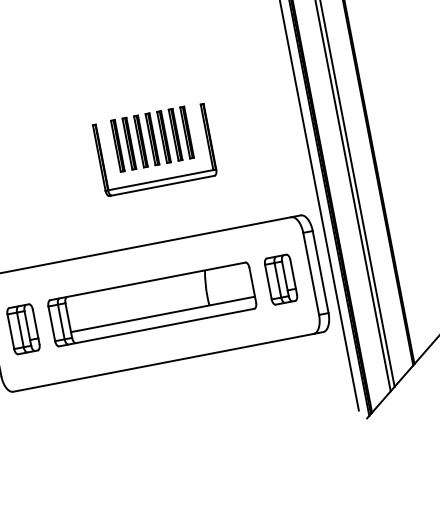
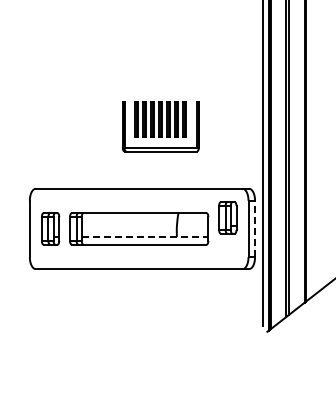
line: (321, 271) -> (255, 228), solid -> dashed
part: (280, 279) -> (227, 217), moved
line: (163, 313) -> (145, 236), solid -> dashed

